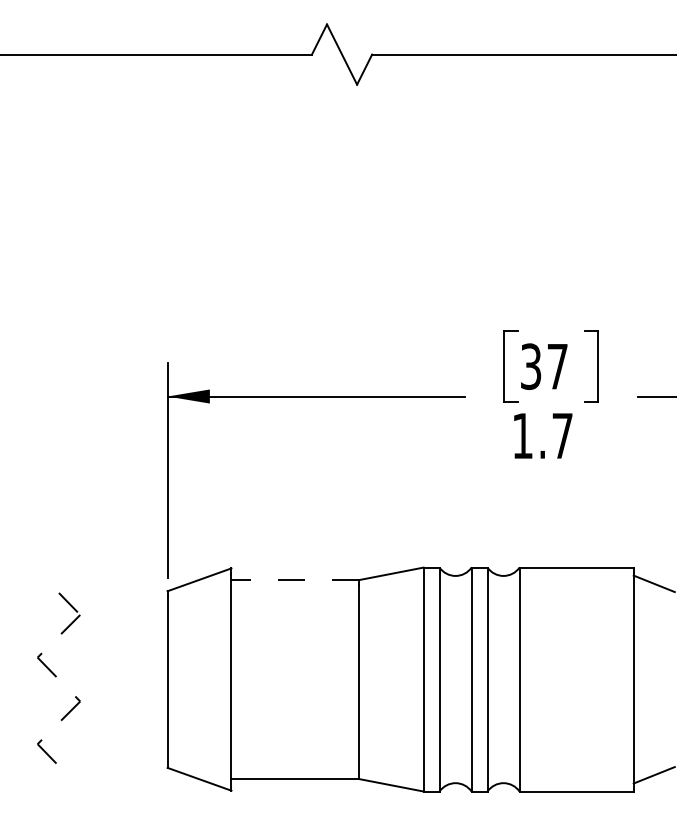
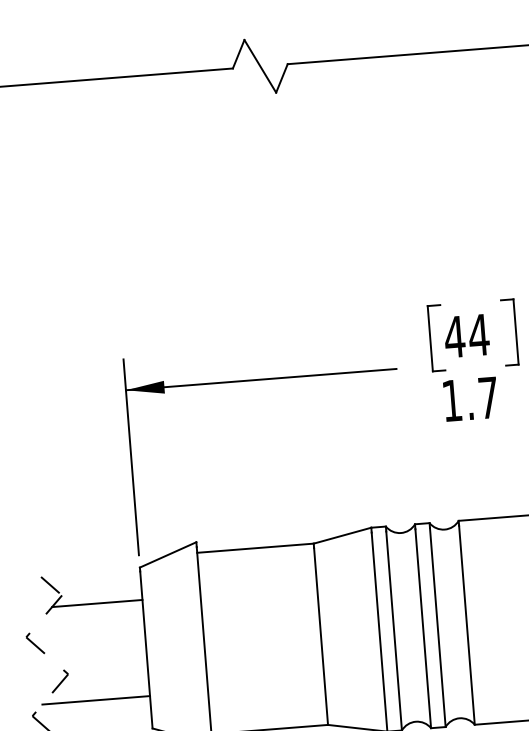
text: (544, 366) -> (467, 335), 37 -> 44
line: (295, 580) -> (255, 548), dashed -> solid
line: (117, 626) -> (96, 603), added
line: (108, 732) -> (96, 700), added

